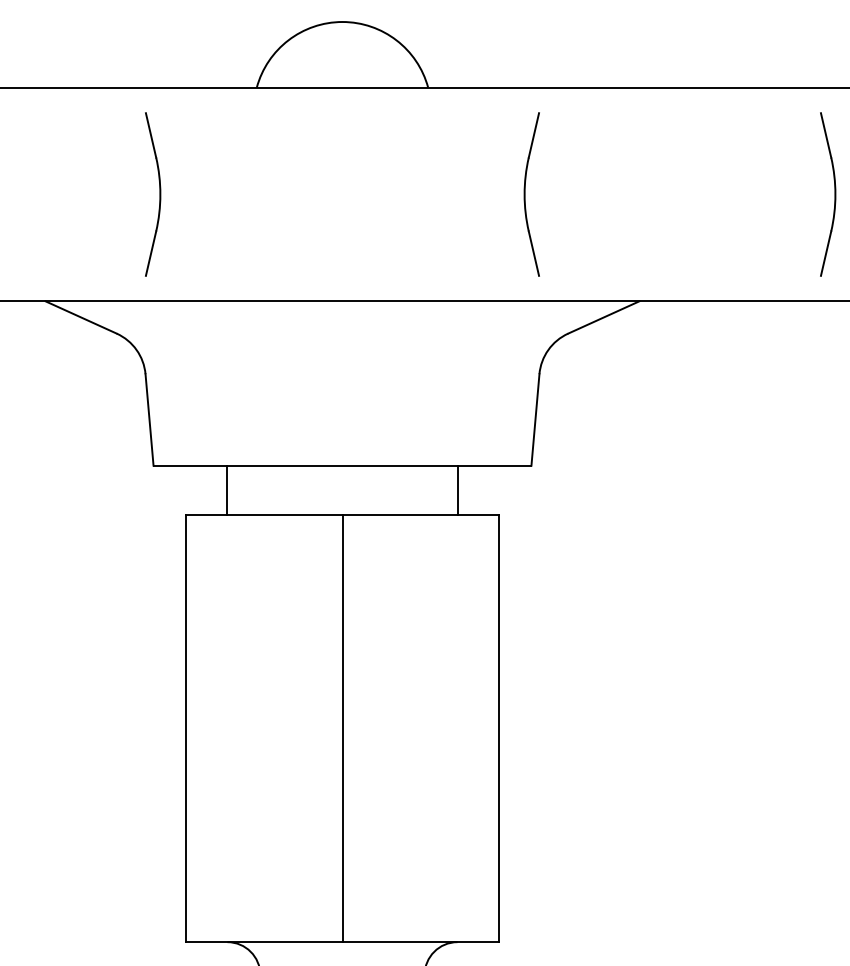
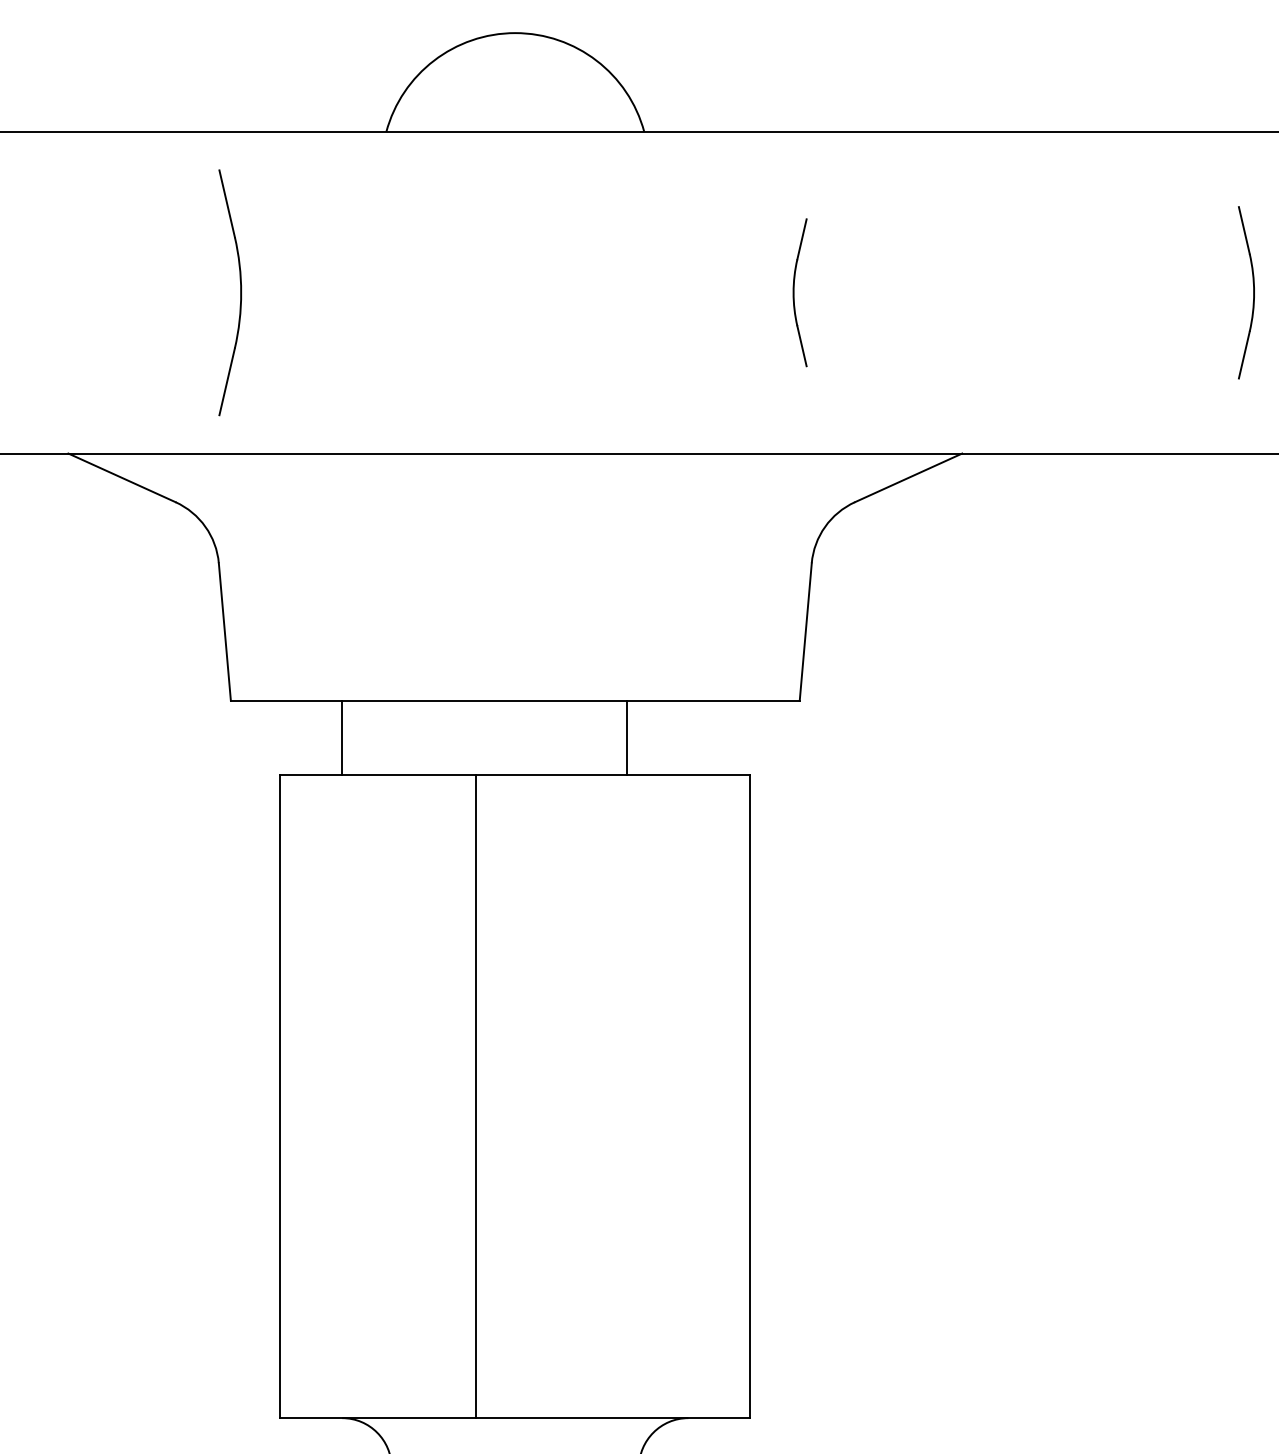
part: (531, 194) -> (799, 292), size x0.6
part: (828, 194) -> (1246, 292), size x0.7
line: (457, 489) -> (626, 736), moved
line: (342, 728) -> (476, 1096), moved

